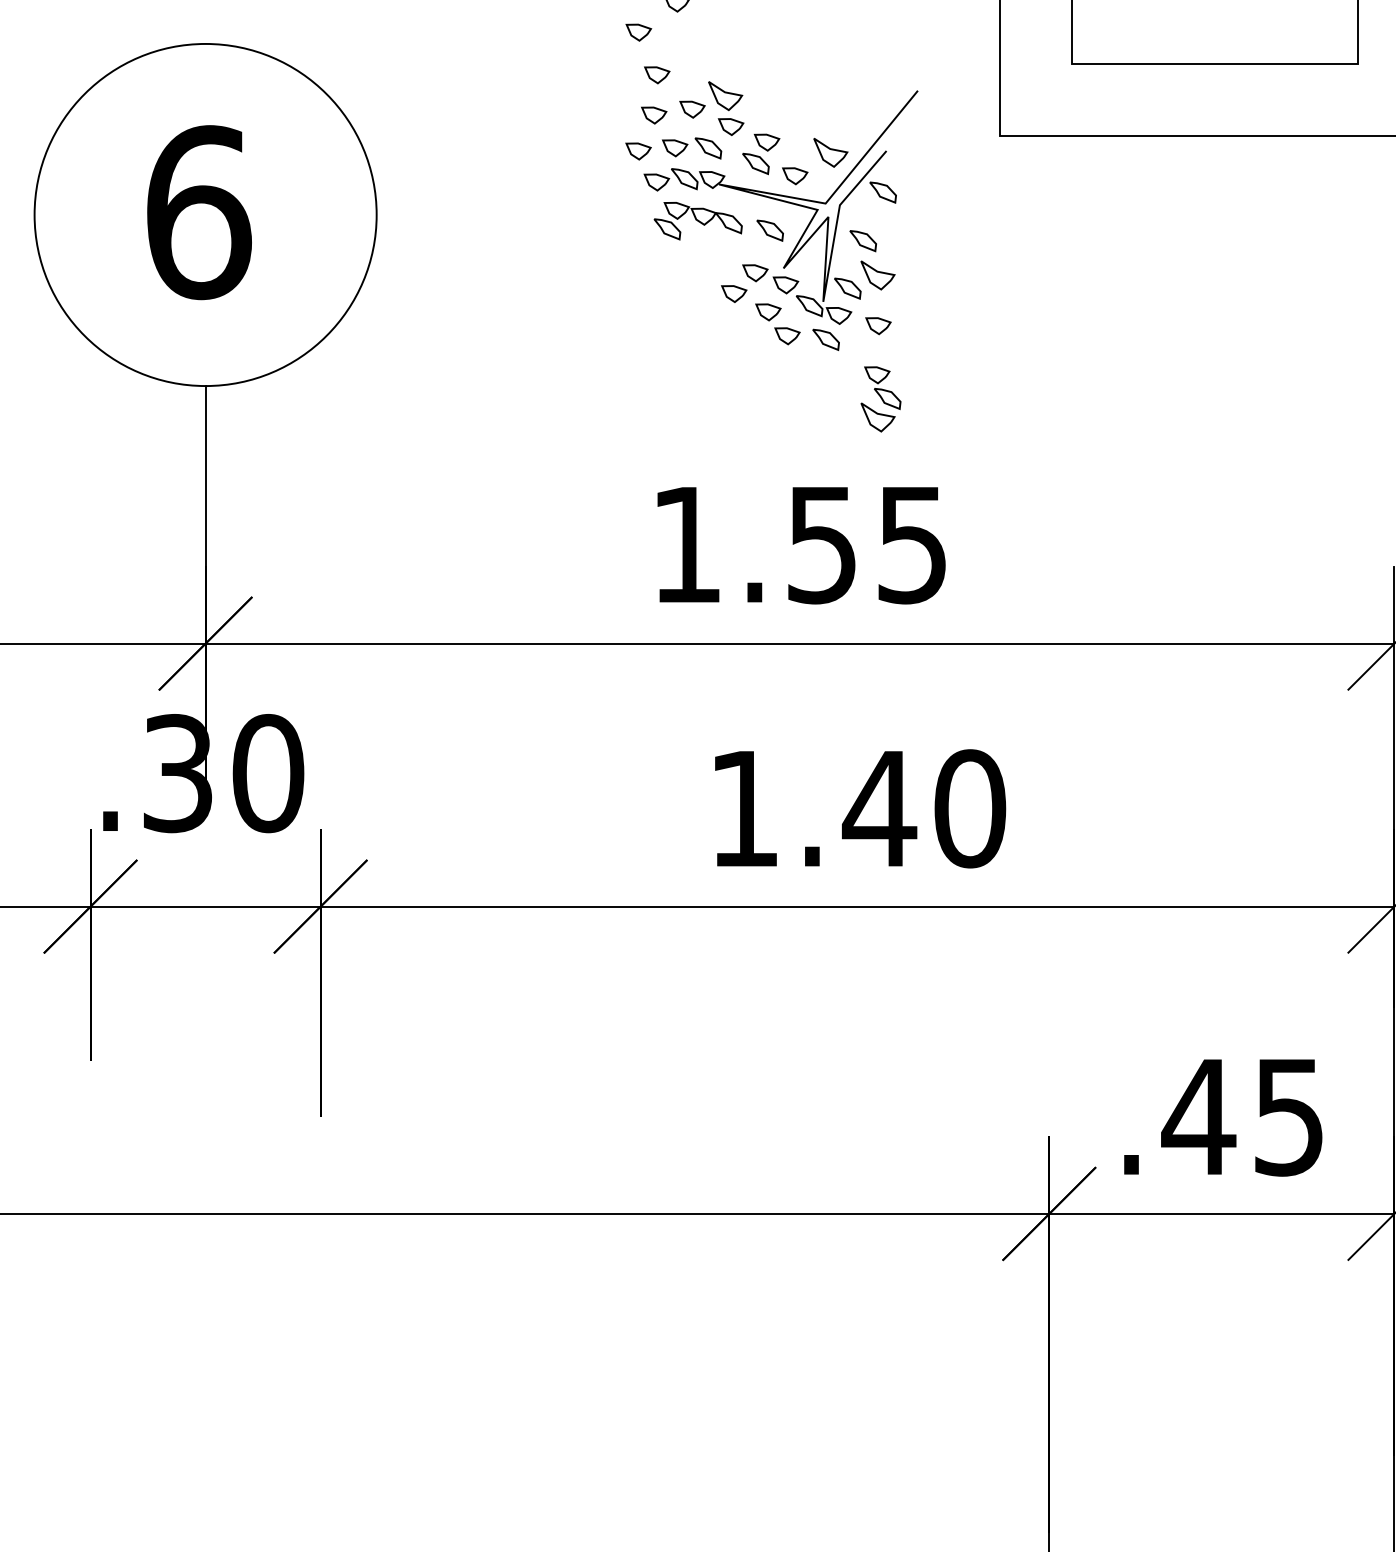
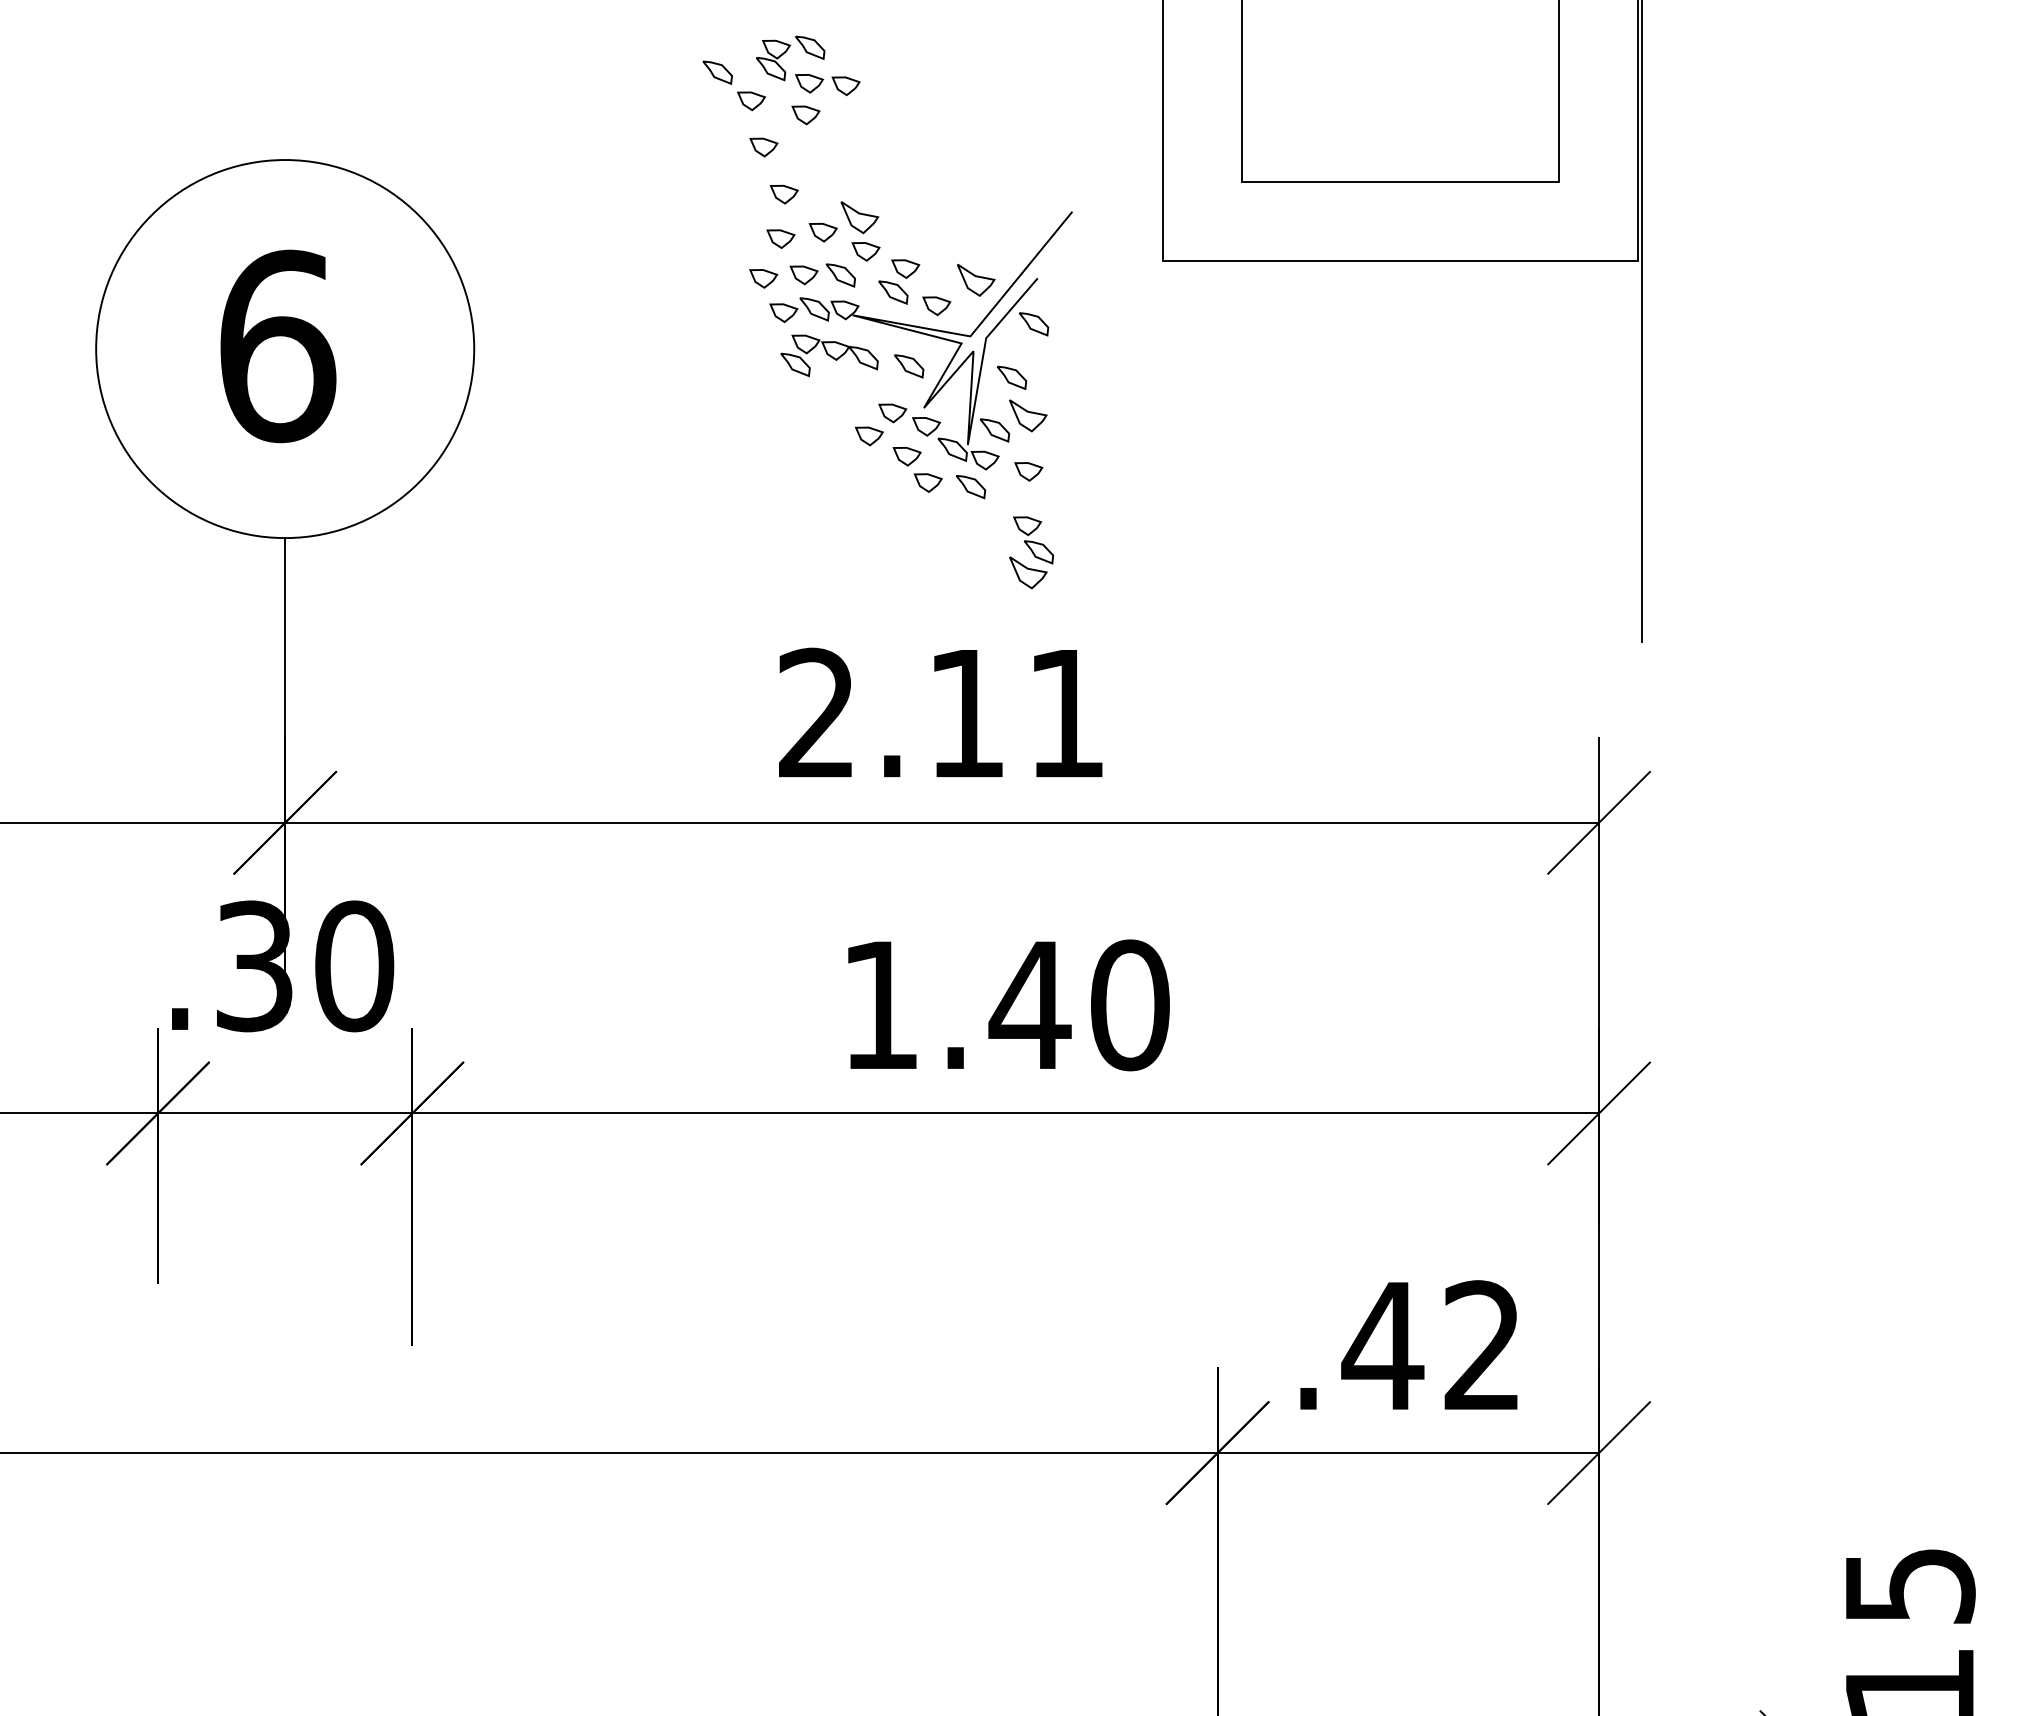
text: (799, 544) -> (941, 713), 1.55 -> 2.11
text: (1288, 1116) -> (1481, 1345), .45 -> .42

